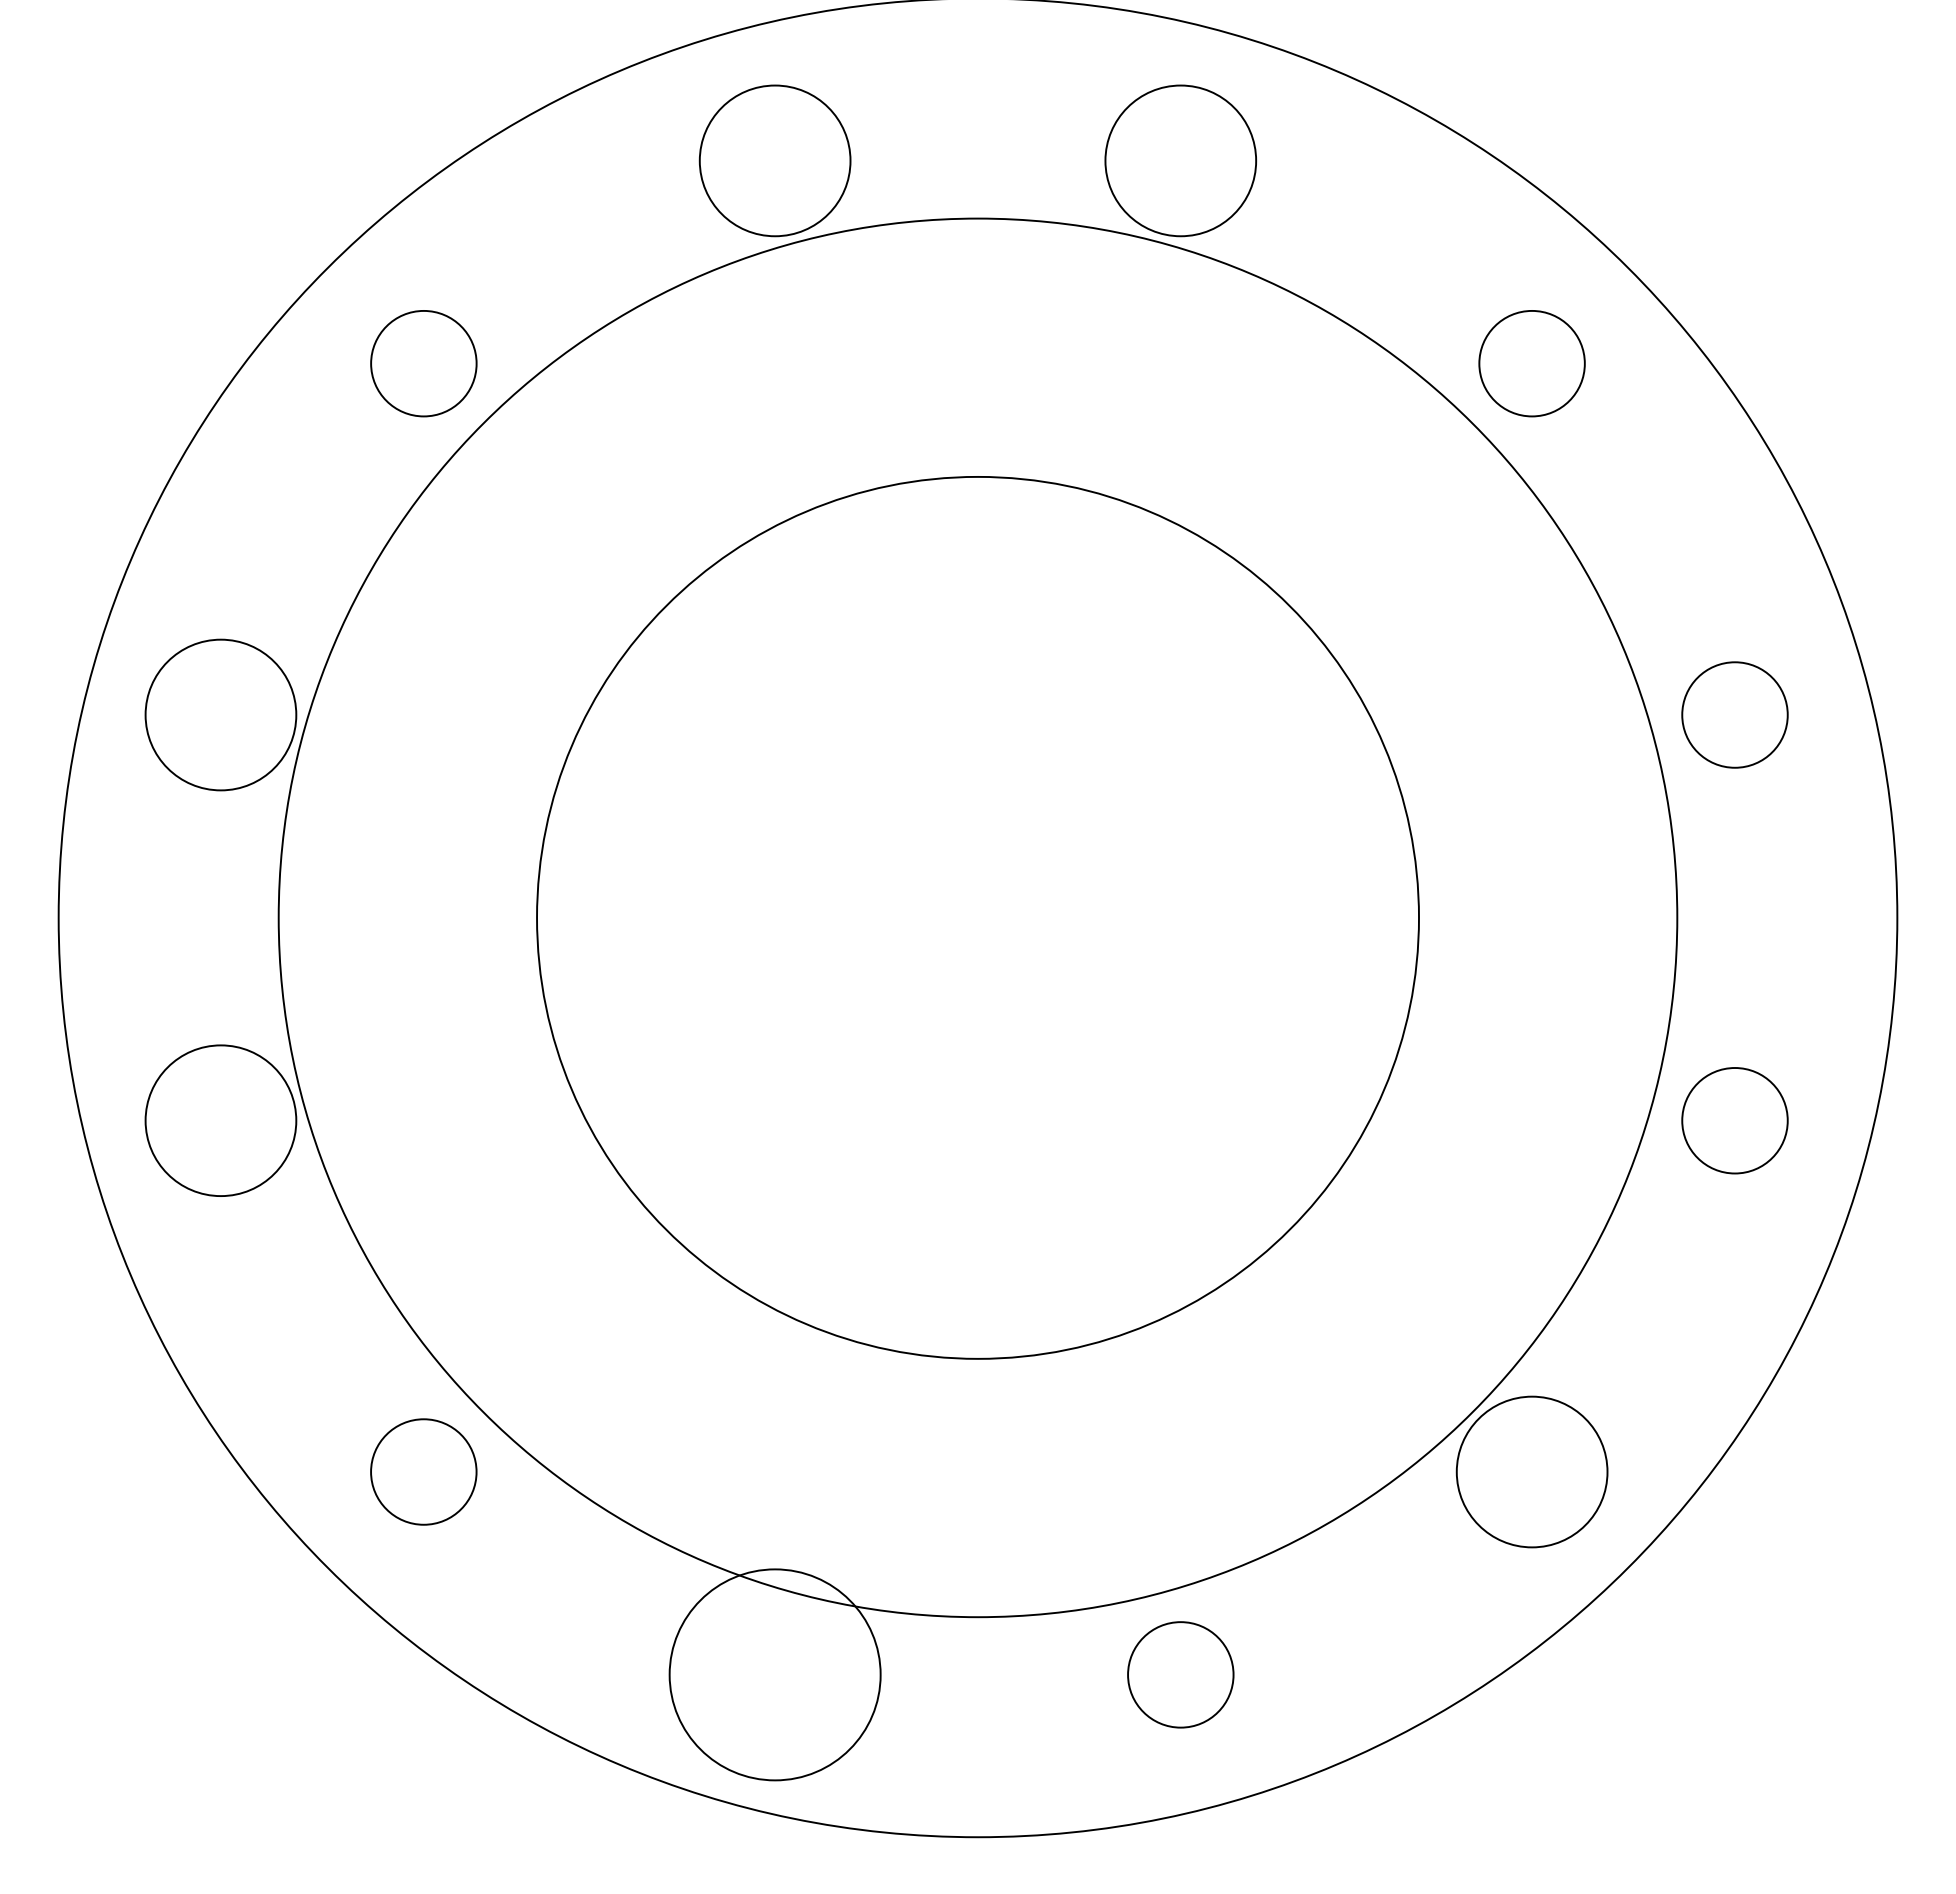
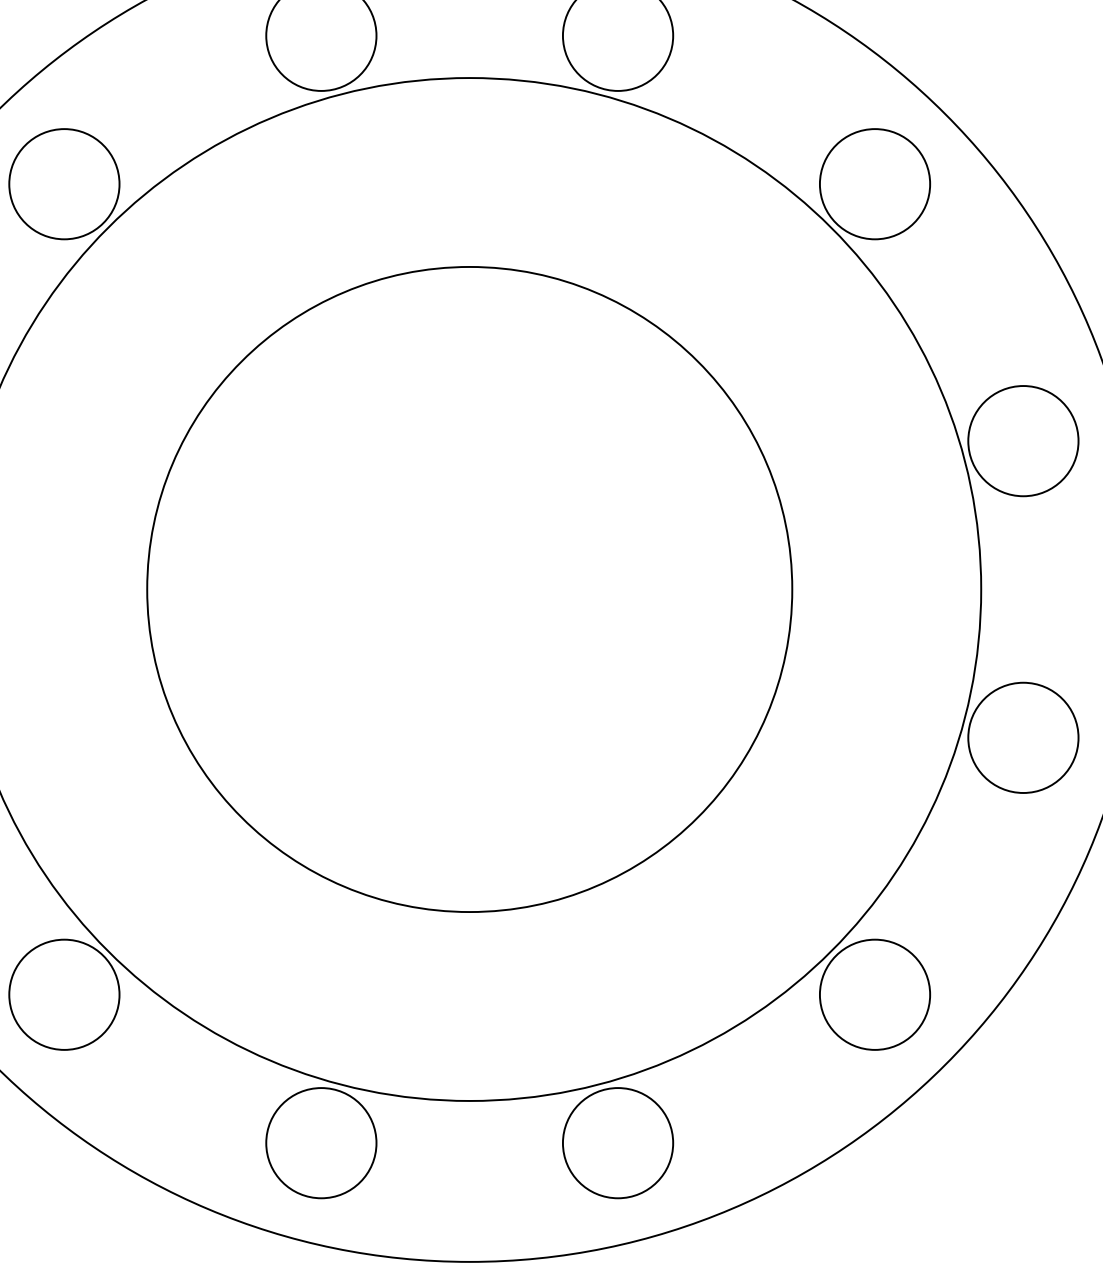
circle: (423, 363) -> (64, 184), size x1.43
circle: (1531, 363) -> (874, 184), size x1.43
circle: (1734, 714) -> (1023, 440), size x1.43
circle: (1734, 1120) -> (1023, 737), size x1.43
circle: (423, 1471) -> (64, 994), size x1.43
circle: (774, 1674) -> (320, 1142), size x0.71
circle: (1180, 1674) -> (617, 1142), size x1.43

